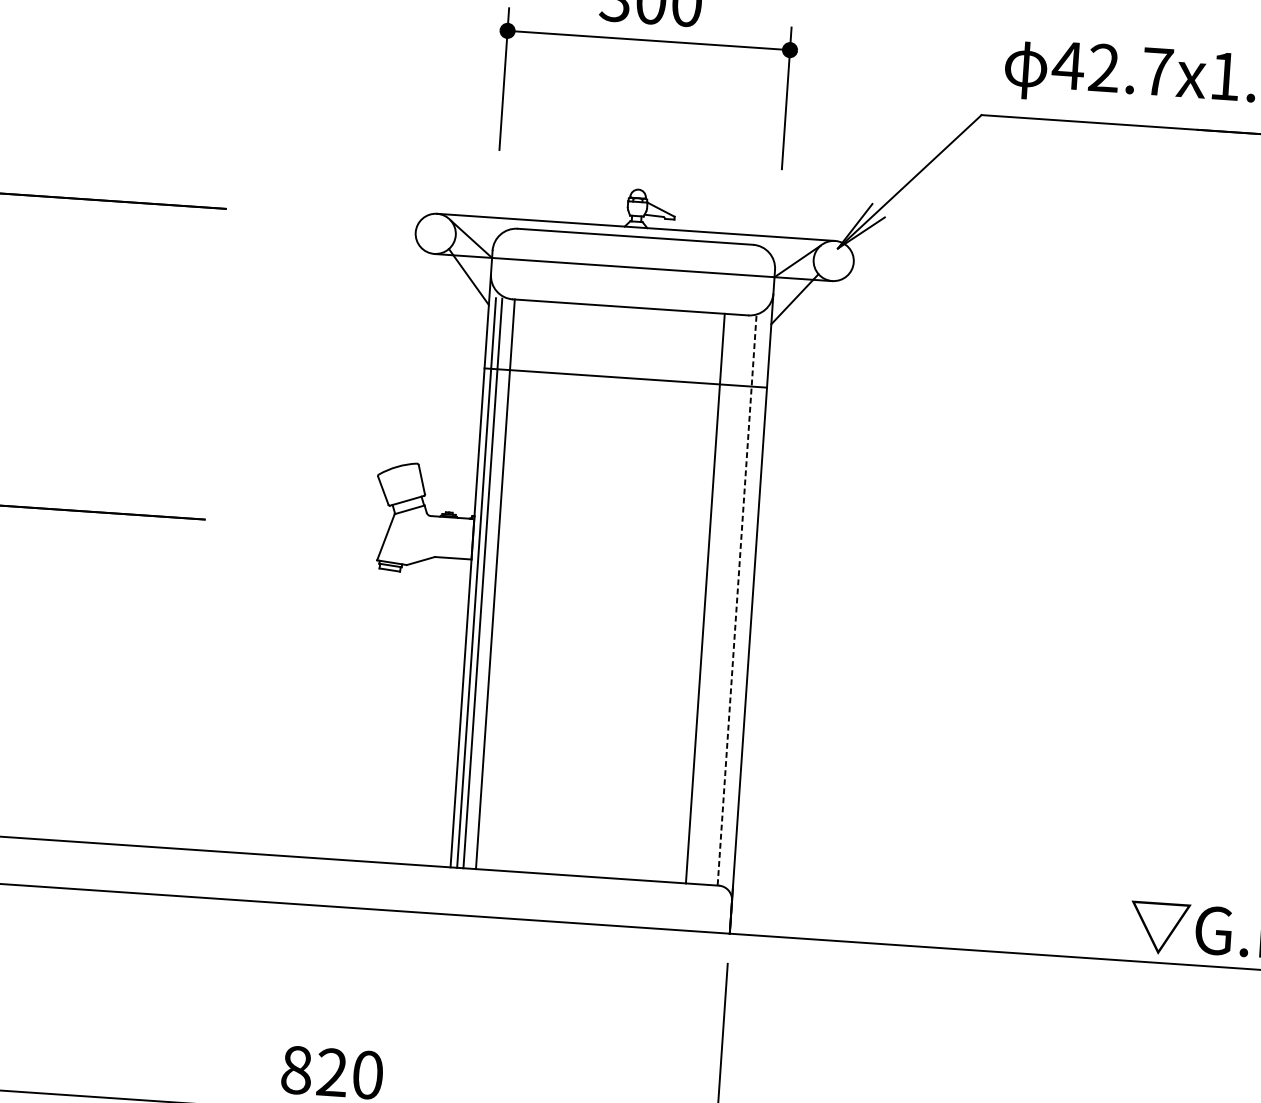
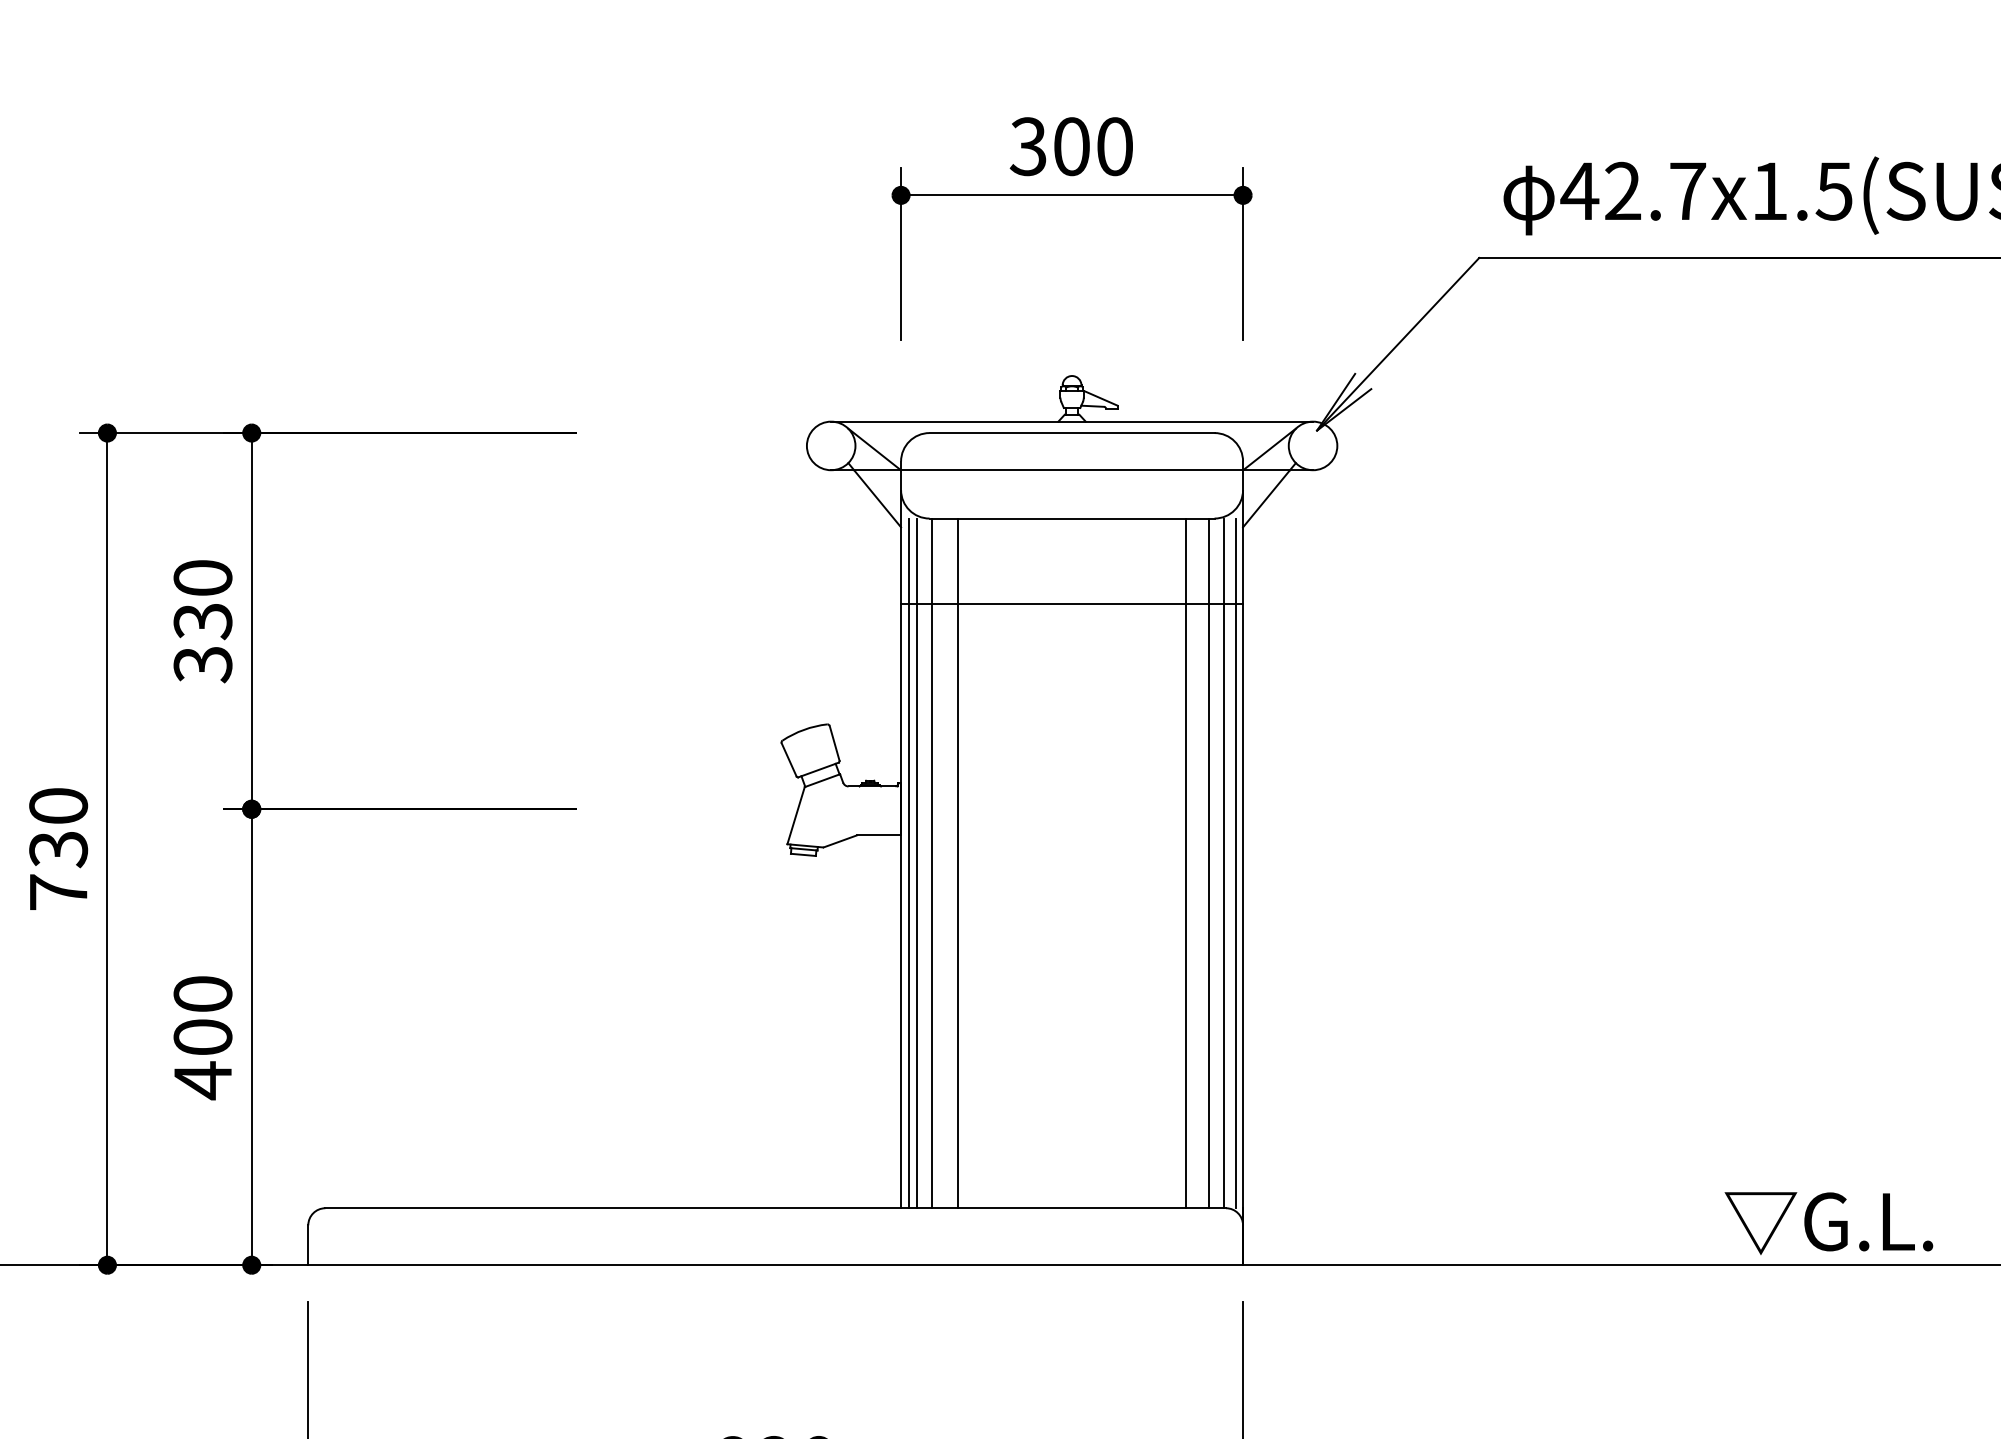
line: (517, 585) -> (958, 863), added
line: (724, 600) -> (1209, 863), added
line: (737, 600) -> (1224, 863), dashed -> solid
line: (746, 601) -> (1235, 863), added

